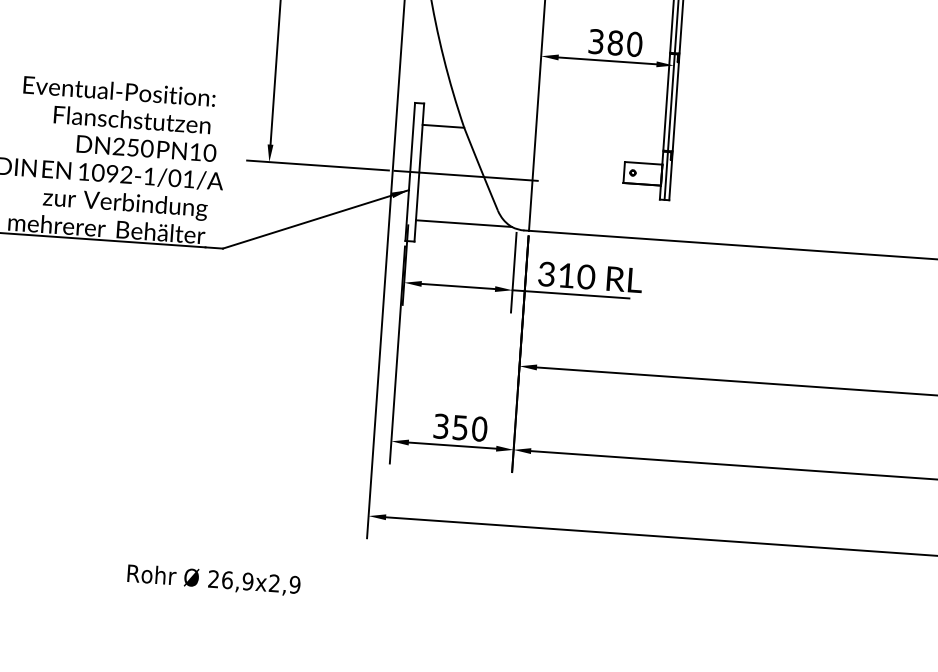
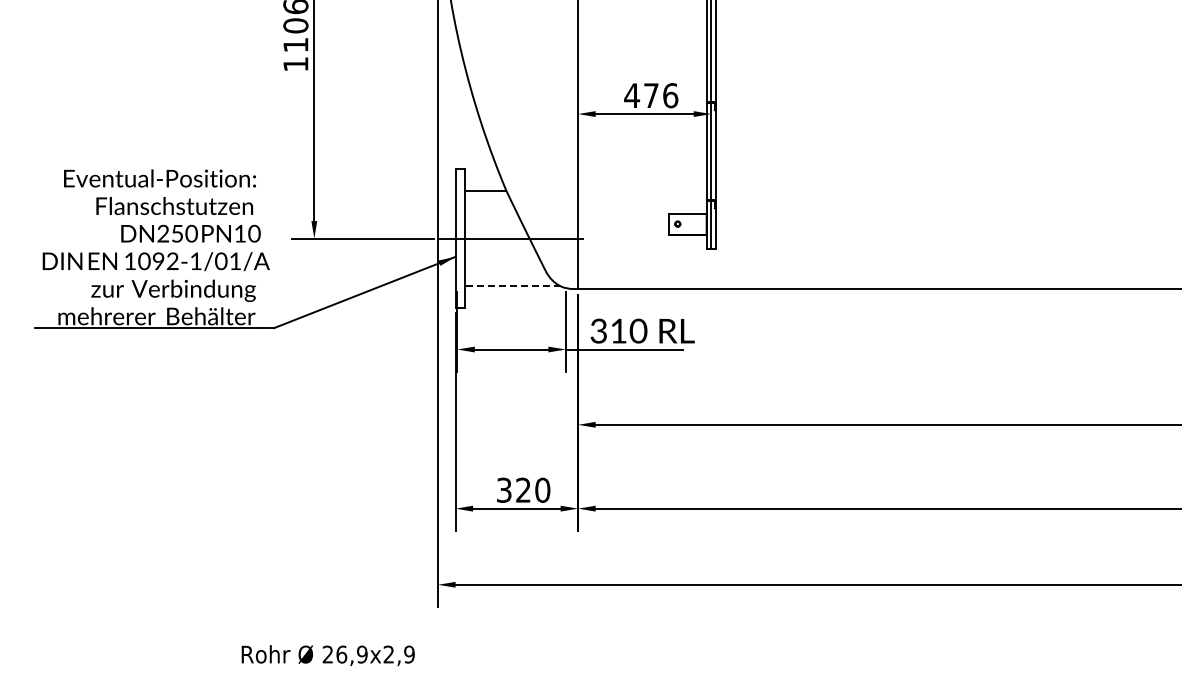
text: (615, 42) -> (651, 95), 380 -> 476
line: (463, 223) -> (512, 286), solid -> dashed
text: (460, 426) -> (523, 489), 350 -> 320
text: (213, 580) -> (327, 655), moved

